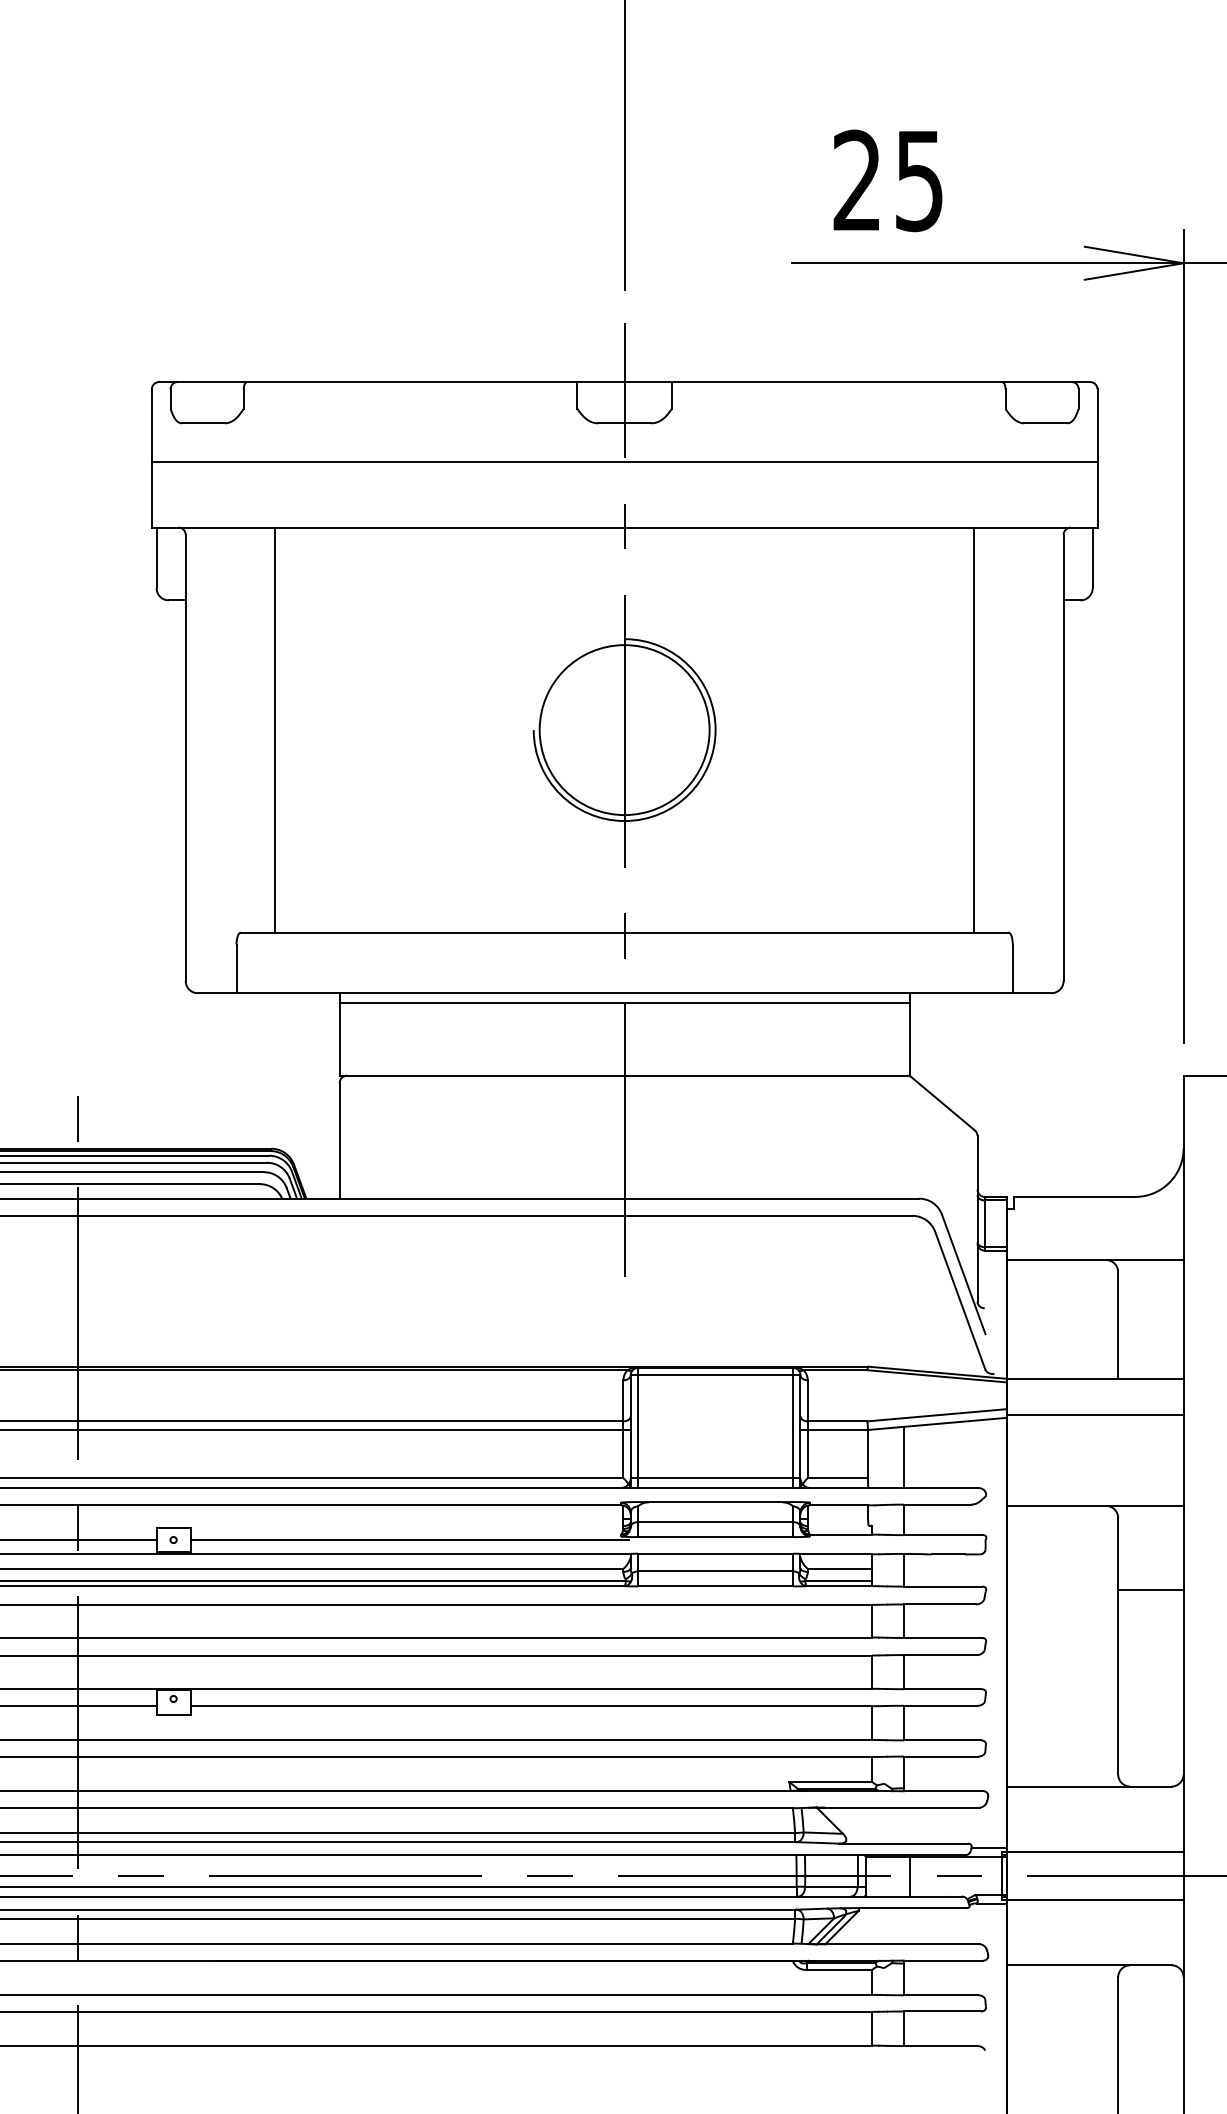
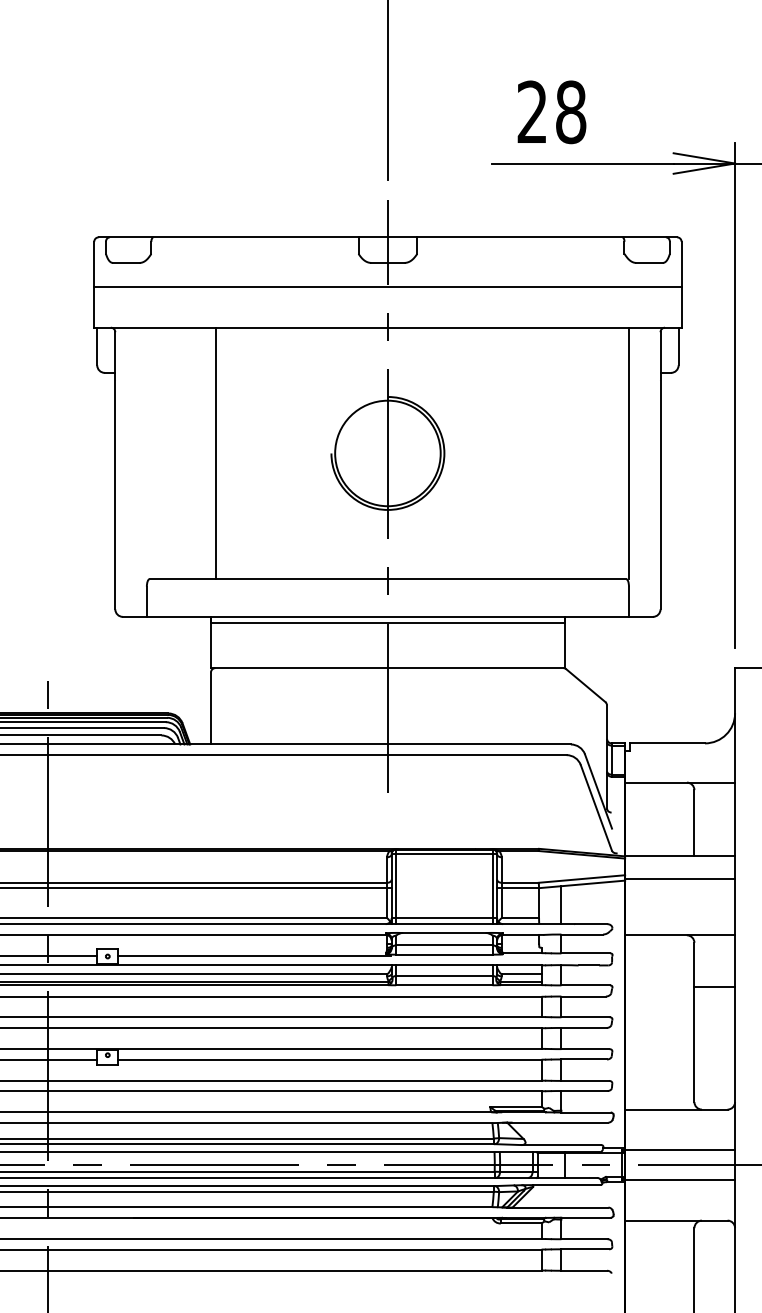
text: (920, 181) -> (571, 112), 25 -> 28
line: (276, 730) -> (216, 453), moved
line: (973, 730) -> (628, 453), moved

